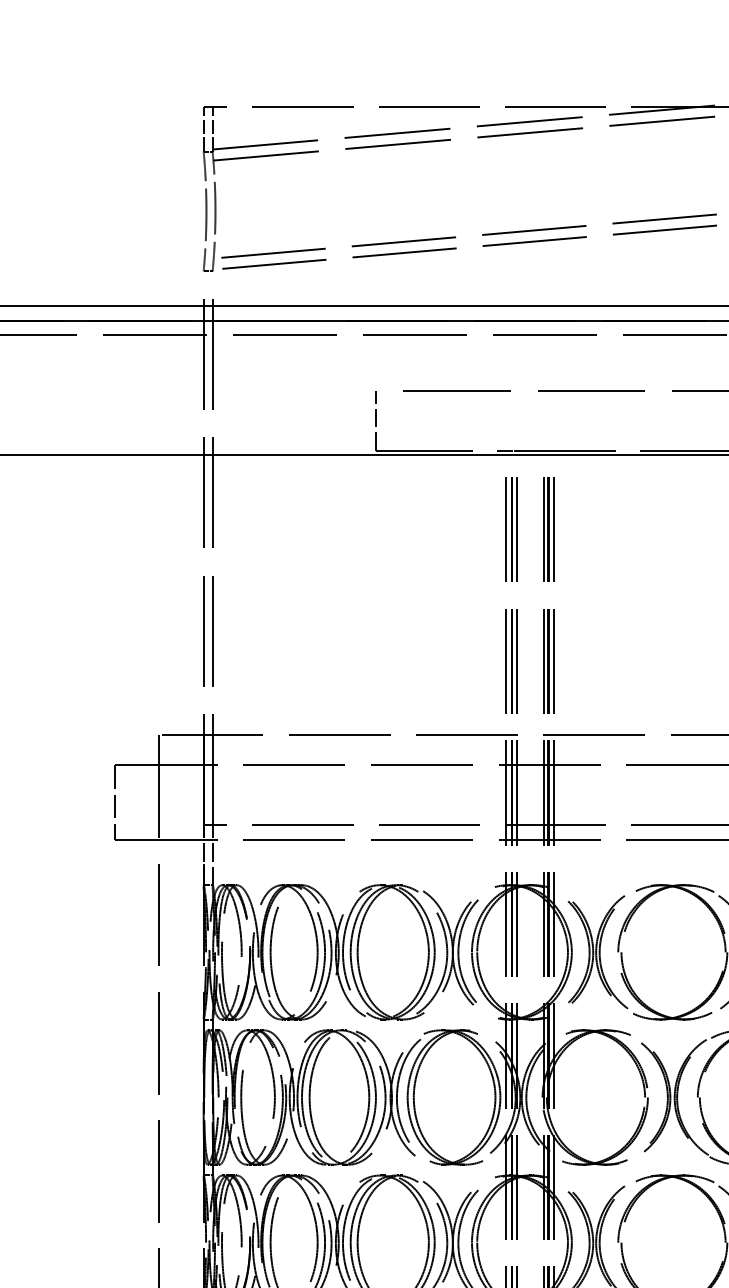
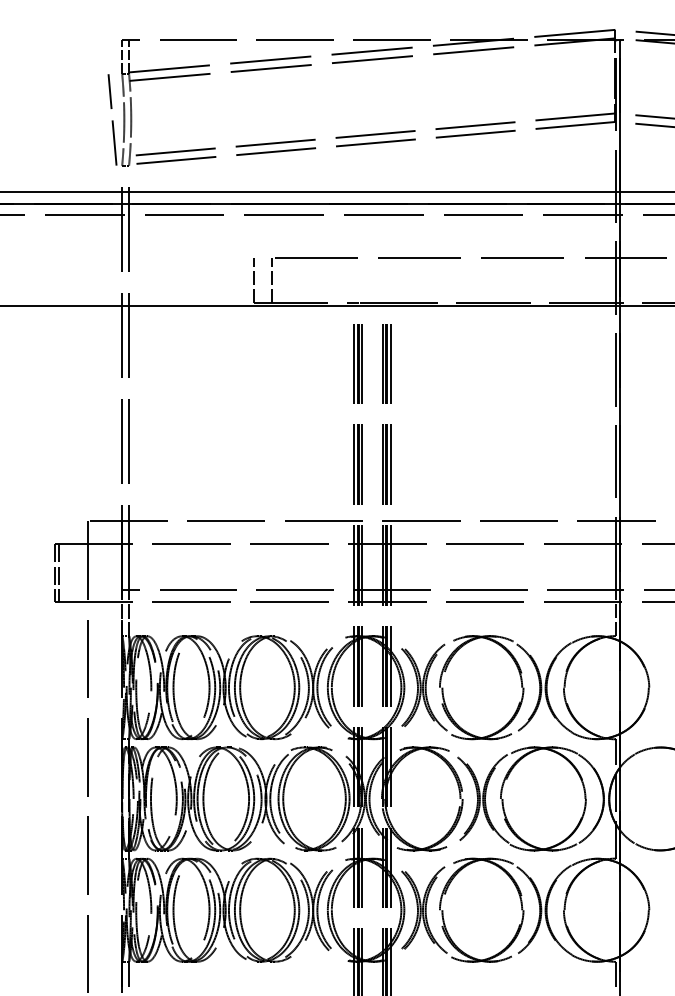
line: (191, 210) -> (112, 119), added
line: (398, 421) -> (271, 280), added
line: (121, 802) -> (59, 572), added

